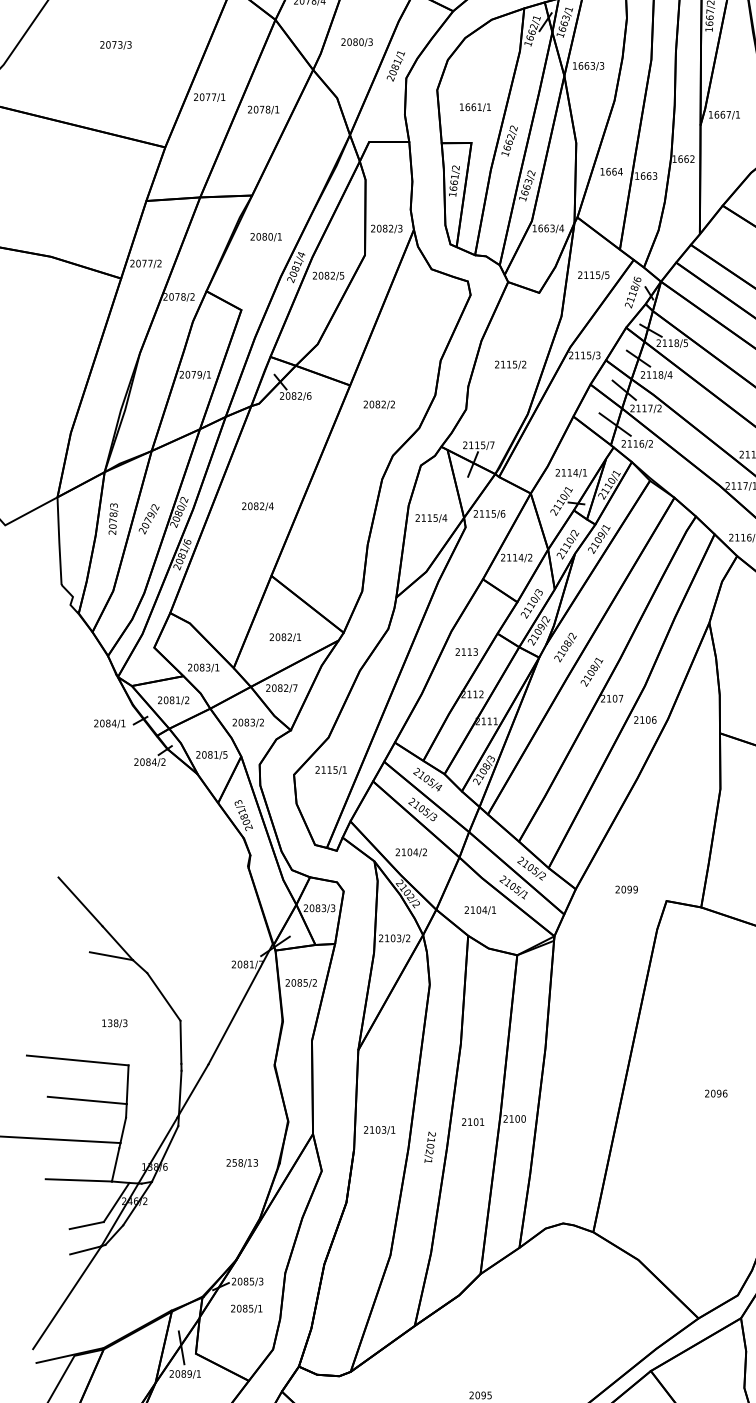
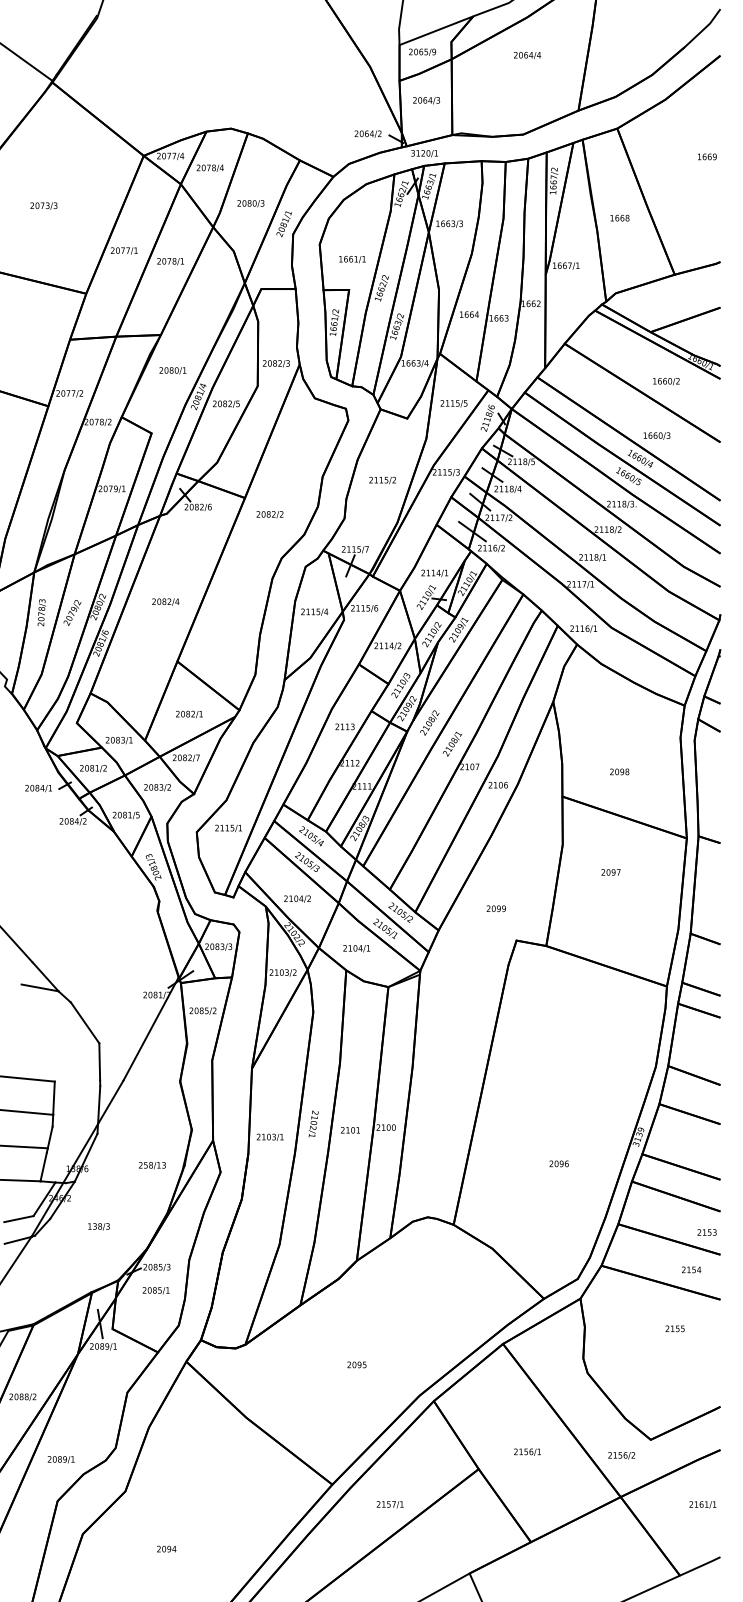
text: (625, 889) -> (495, 908), moved
text: (114, 1023) -> (98, 1226), moved
text: (715, 1093) -> (558, 1163), moved
text: (429, 1146) -> (313, 1123), moved

